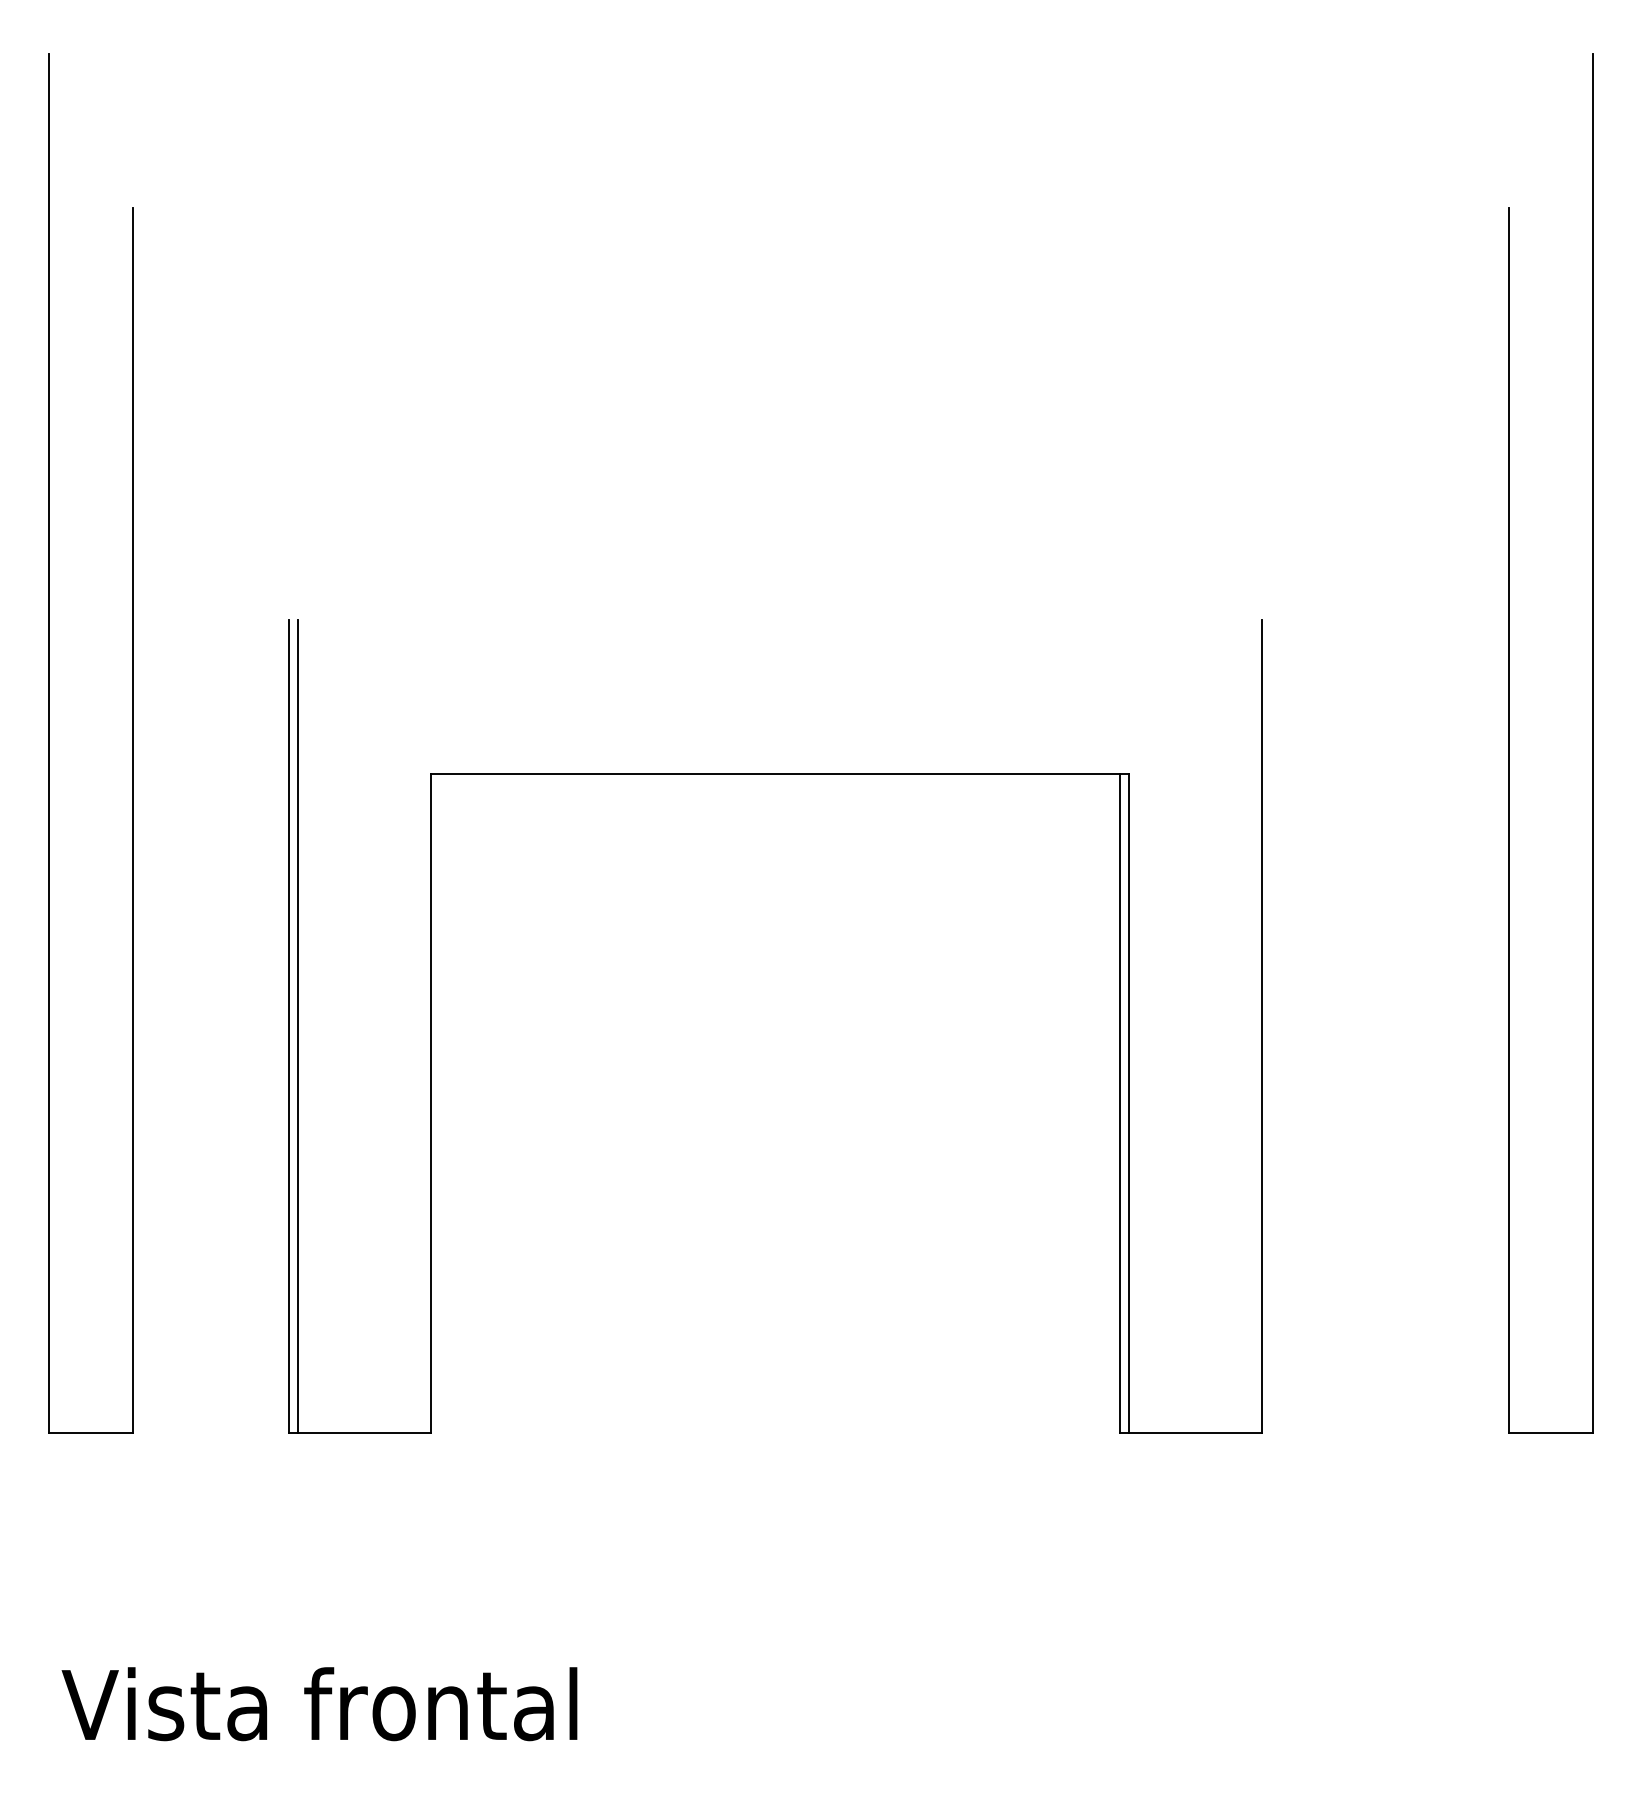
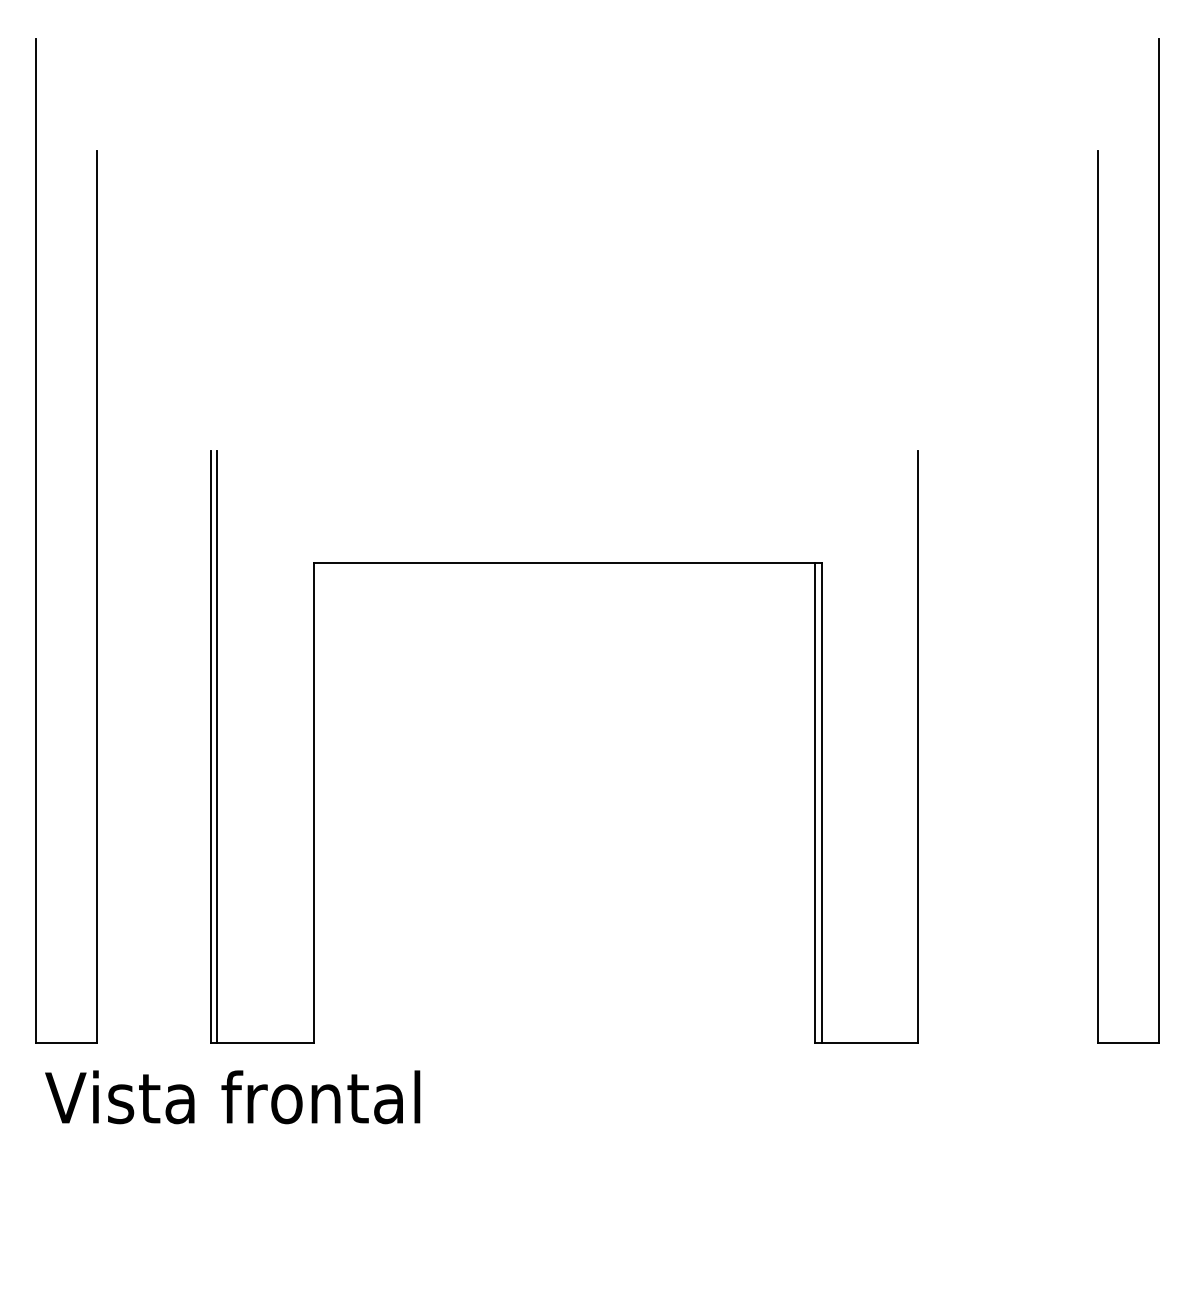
text: (319, 1704) -> (232, 1097), moved

